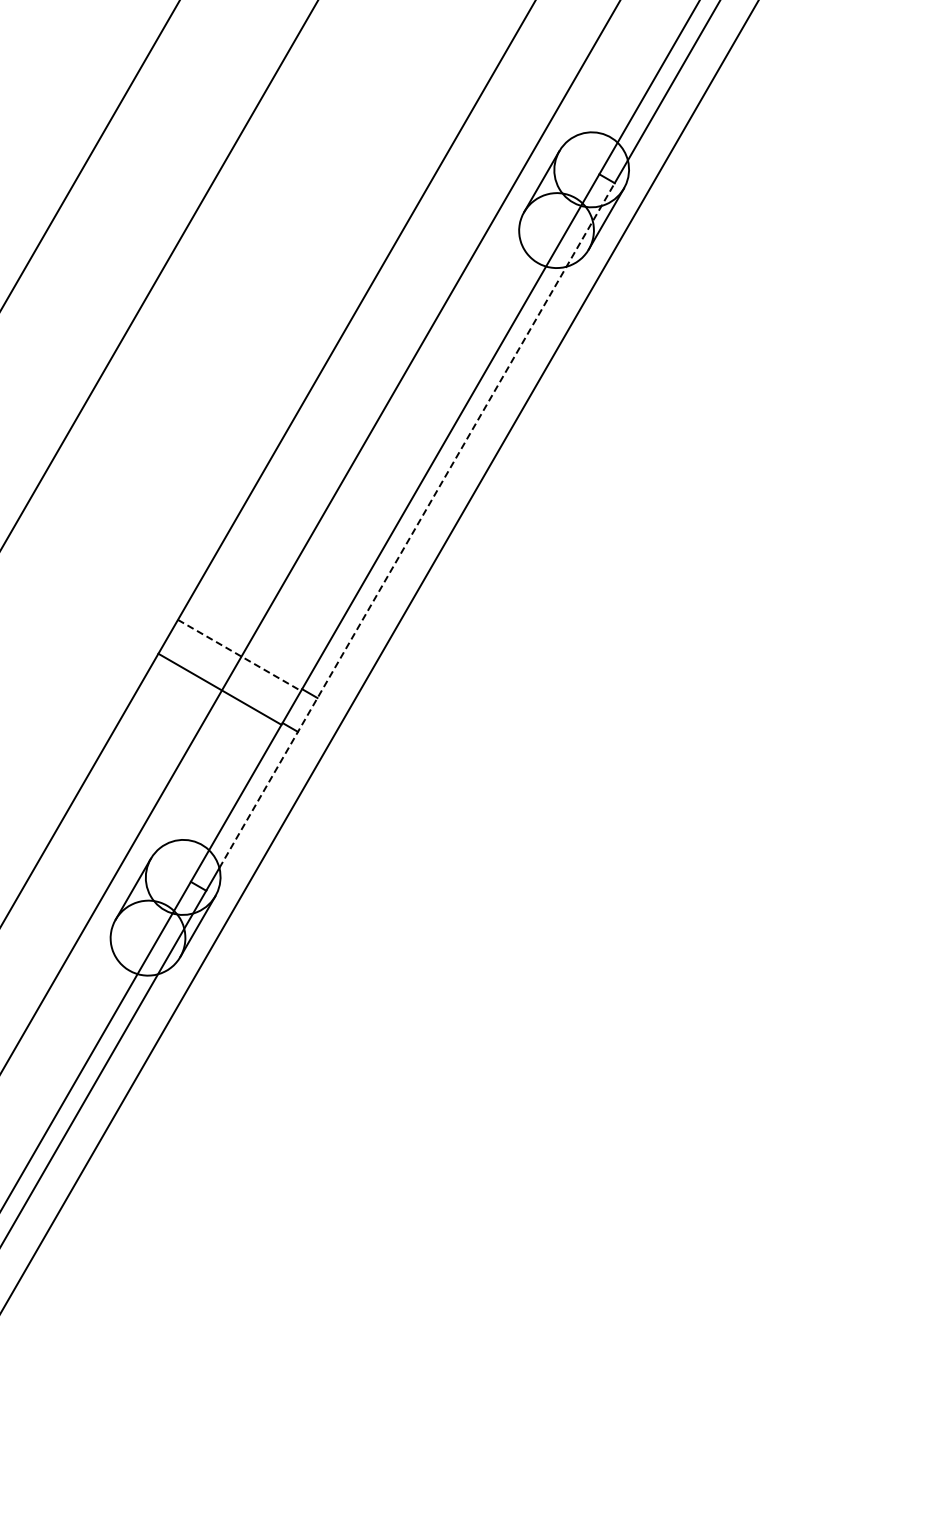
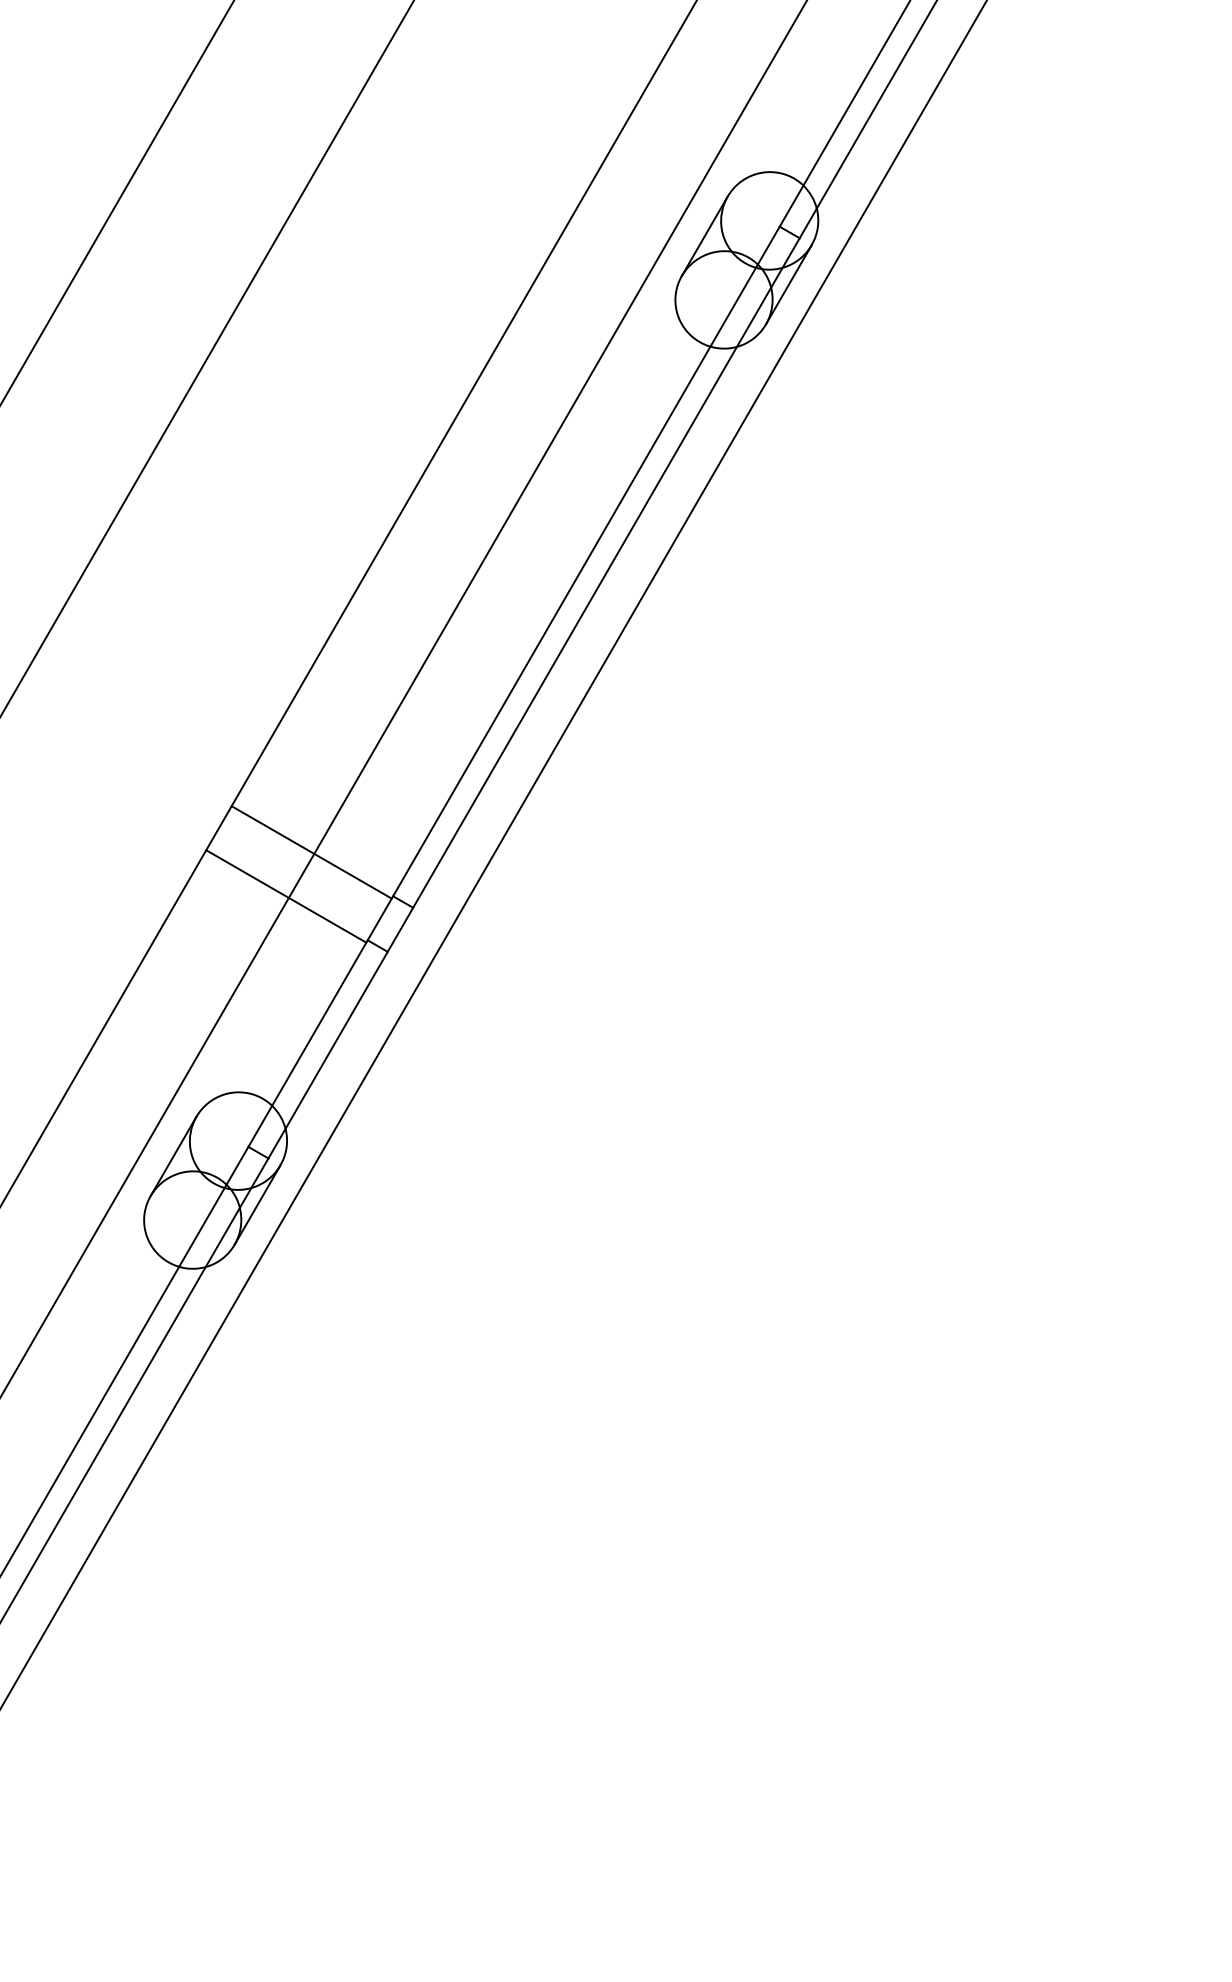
line: (417, 525) -> (543, 683), dashed -> solid
line: (239, 655) -> (311, 852), dashed -> solid

